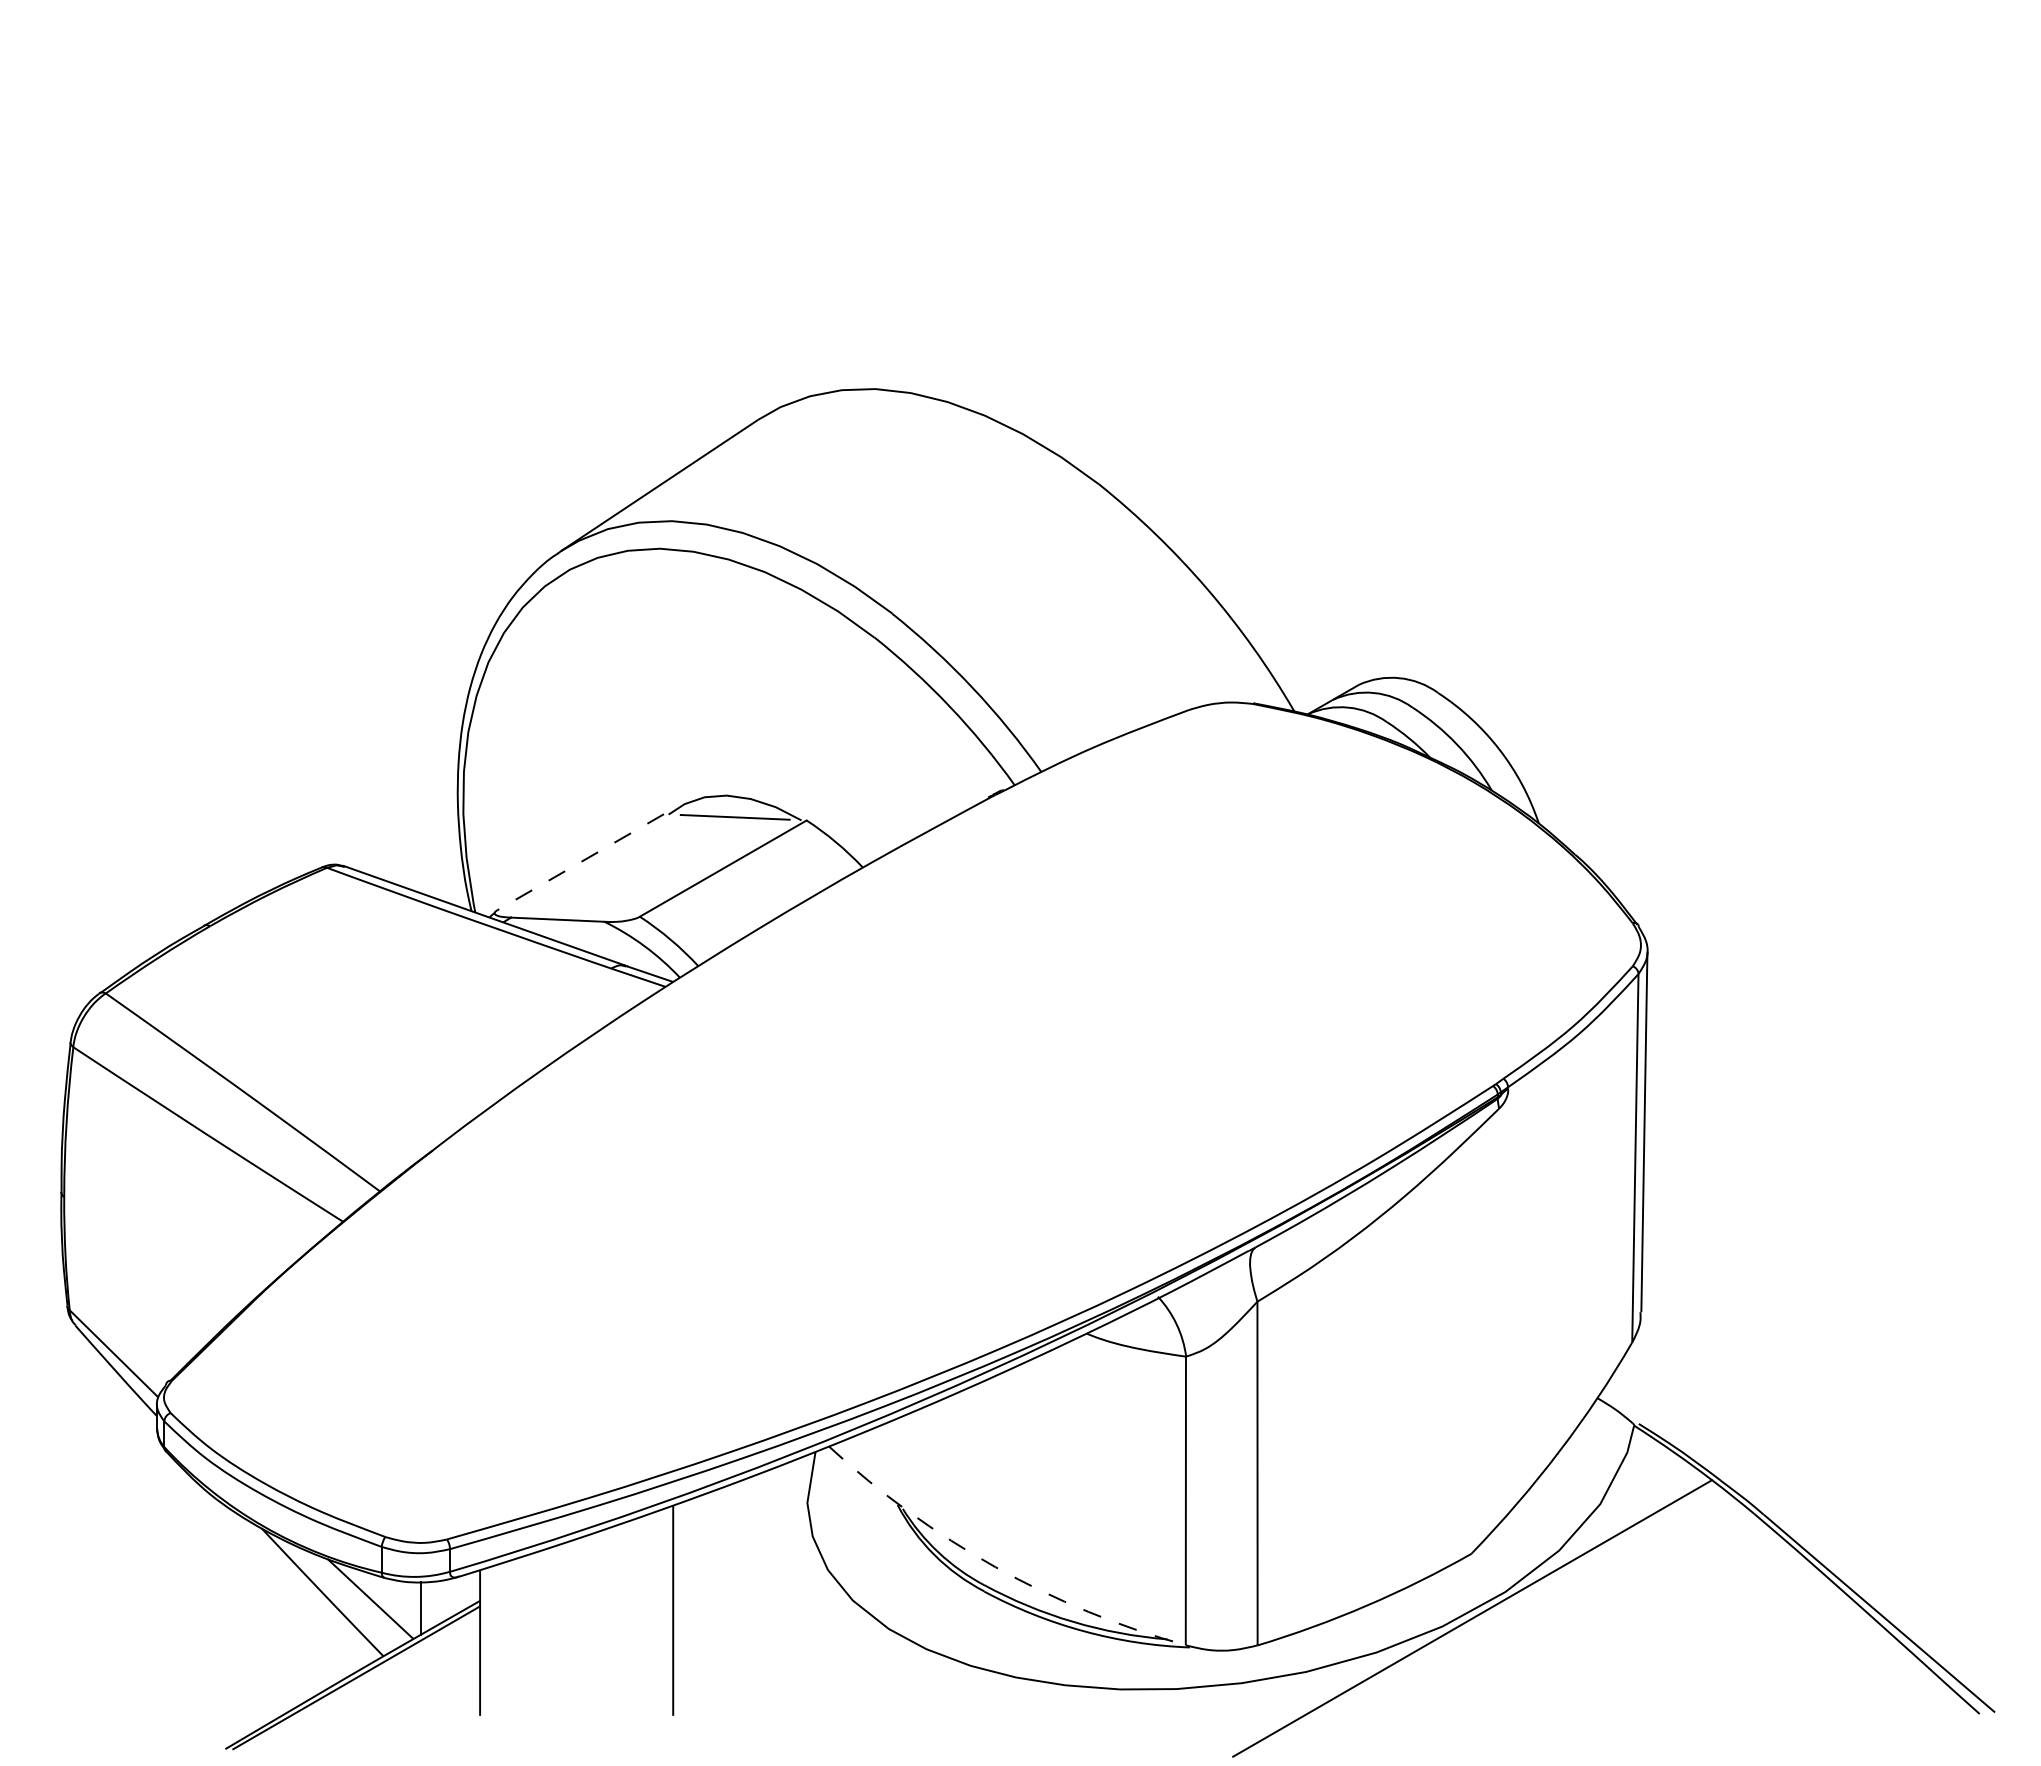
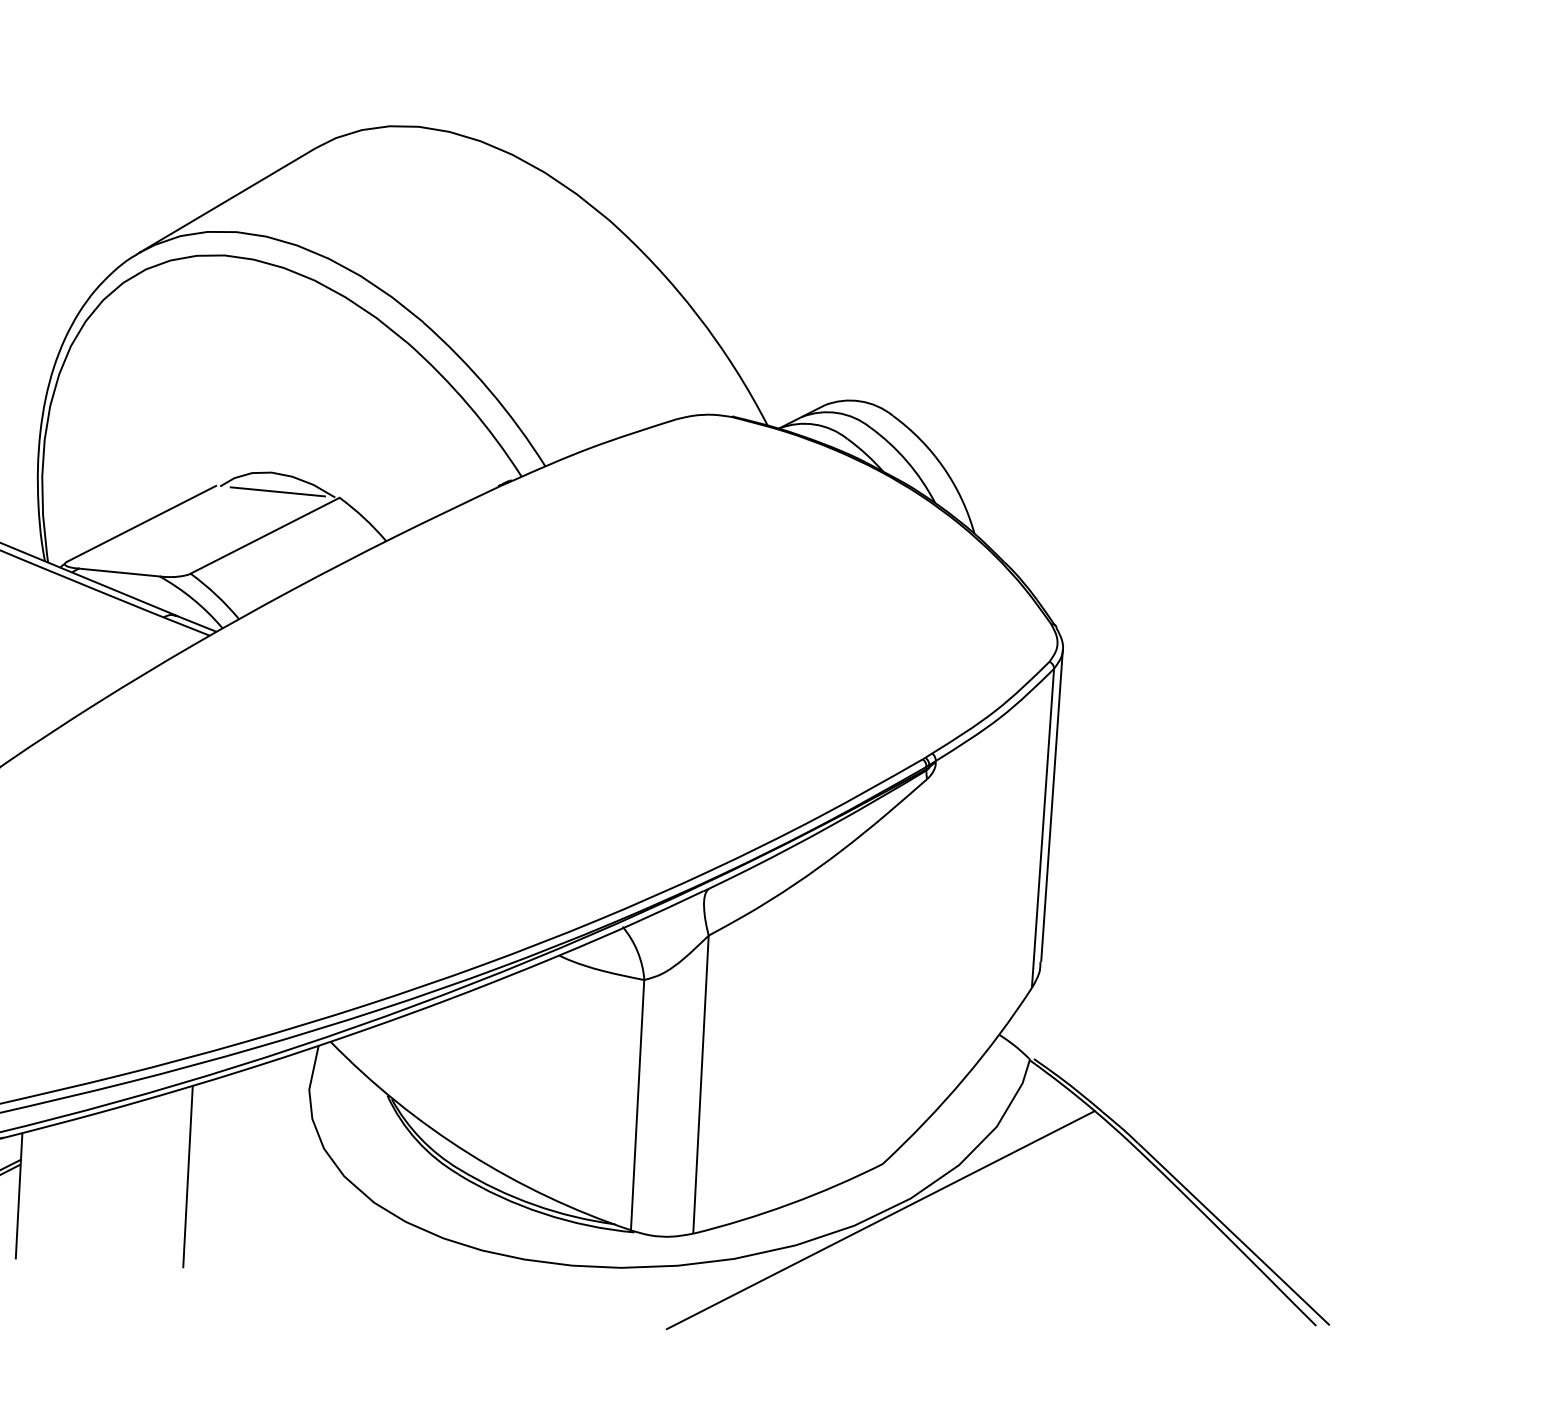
line: (580, 862) -> (141, 523), dashed -> solid
arc: (995, 1567) -> (469, 1154), dashed -> solid

